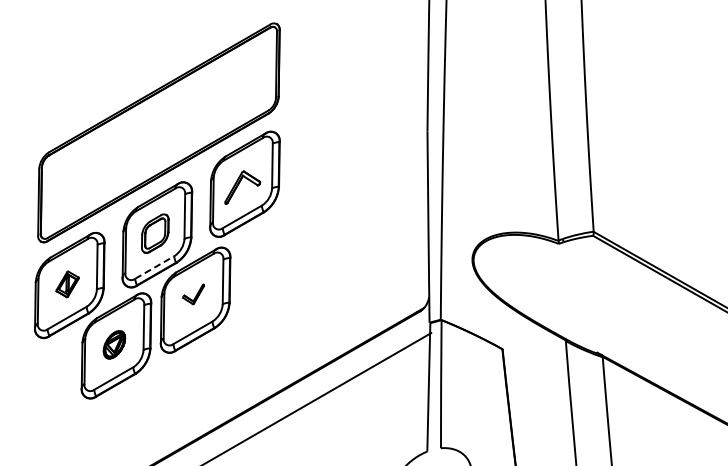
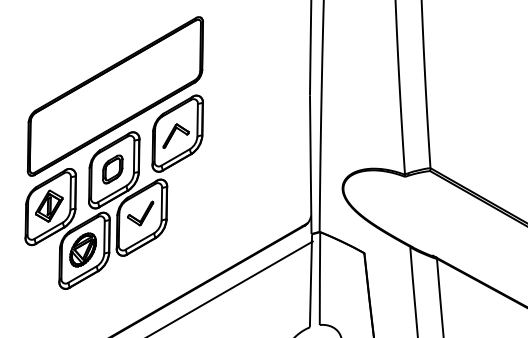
line: (154, 267) -> (112, 194), dashed -> solid
part: (67, 284) -> (49, 206), size x1.67
part: (193, 294) -> (140, 213), size x1.67
part: (114, 344) -> (83, 249), size x1.67

